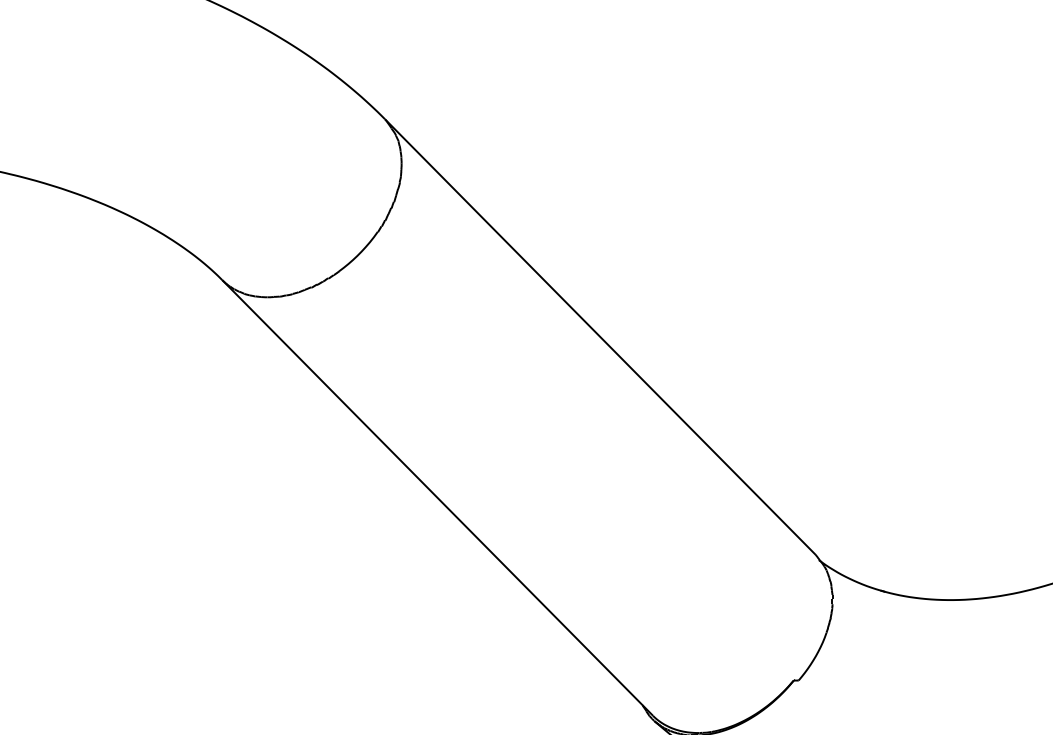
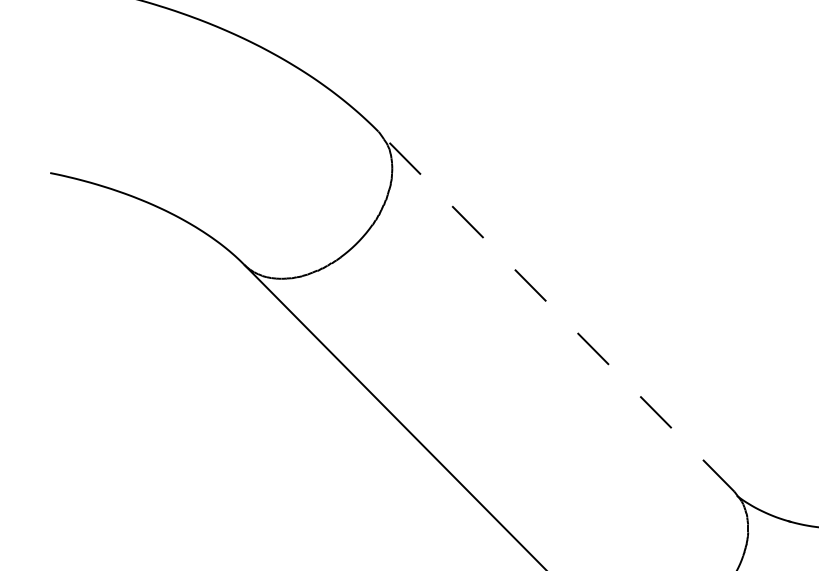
line: (600, 336) -> (556, 311), solid -> dashed

